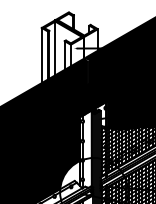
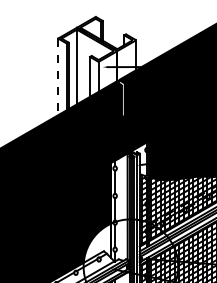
line: (42, 55) -> (58, 77), solid -> dashed

